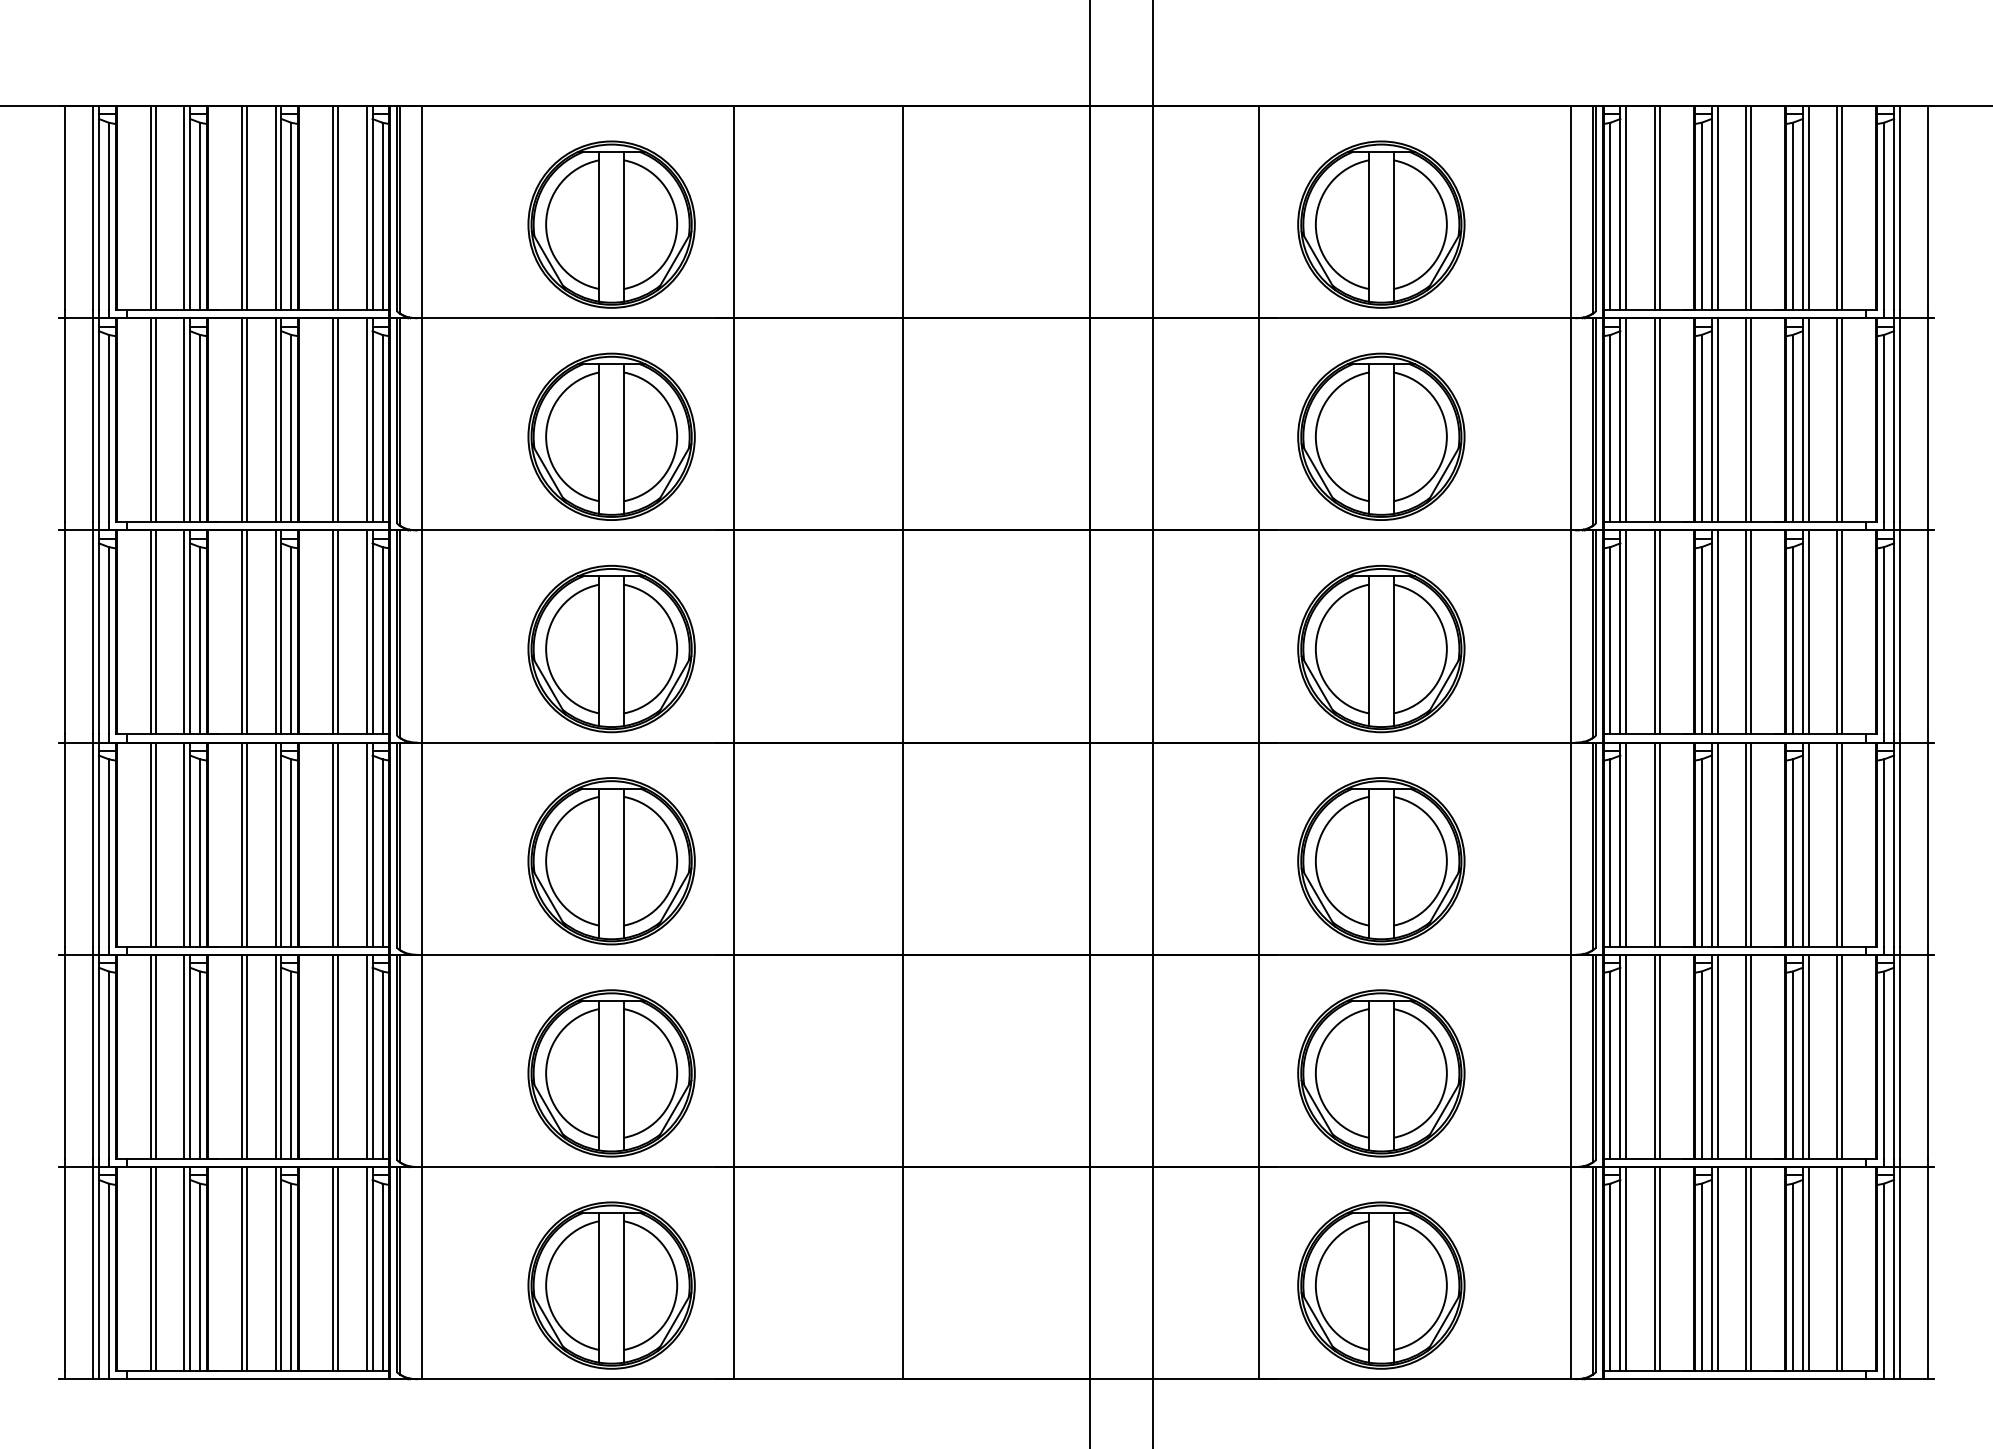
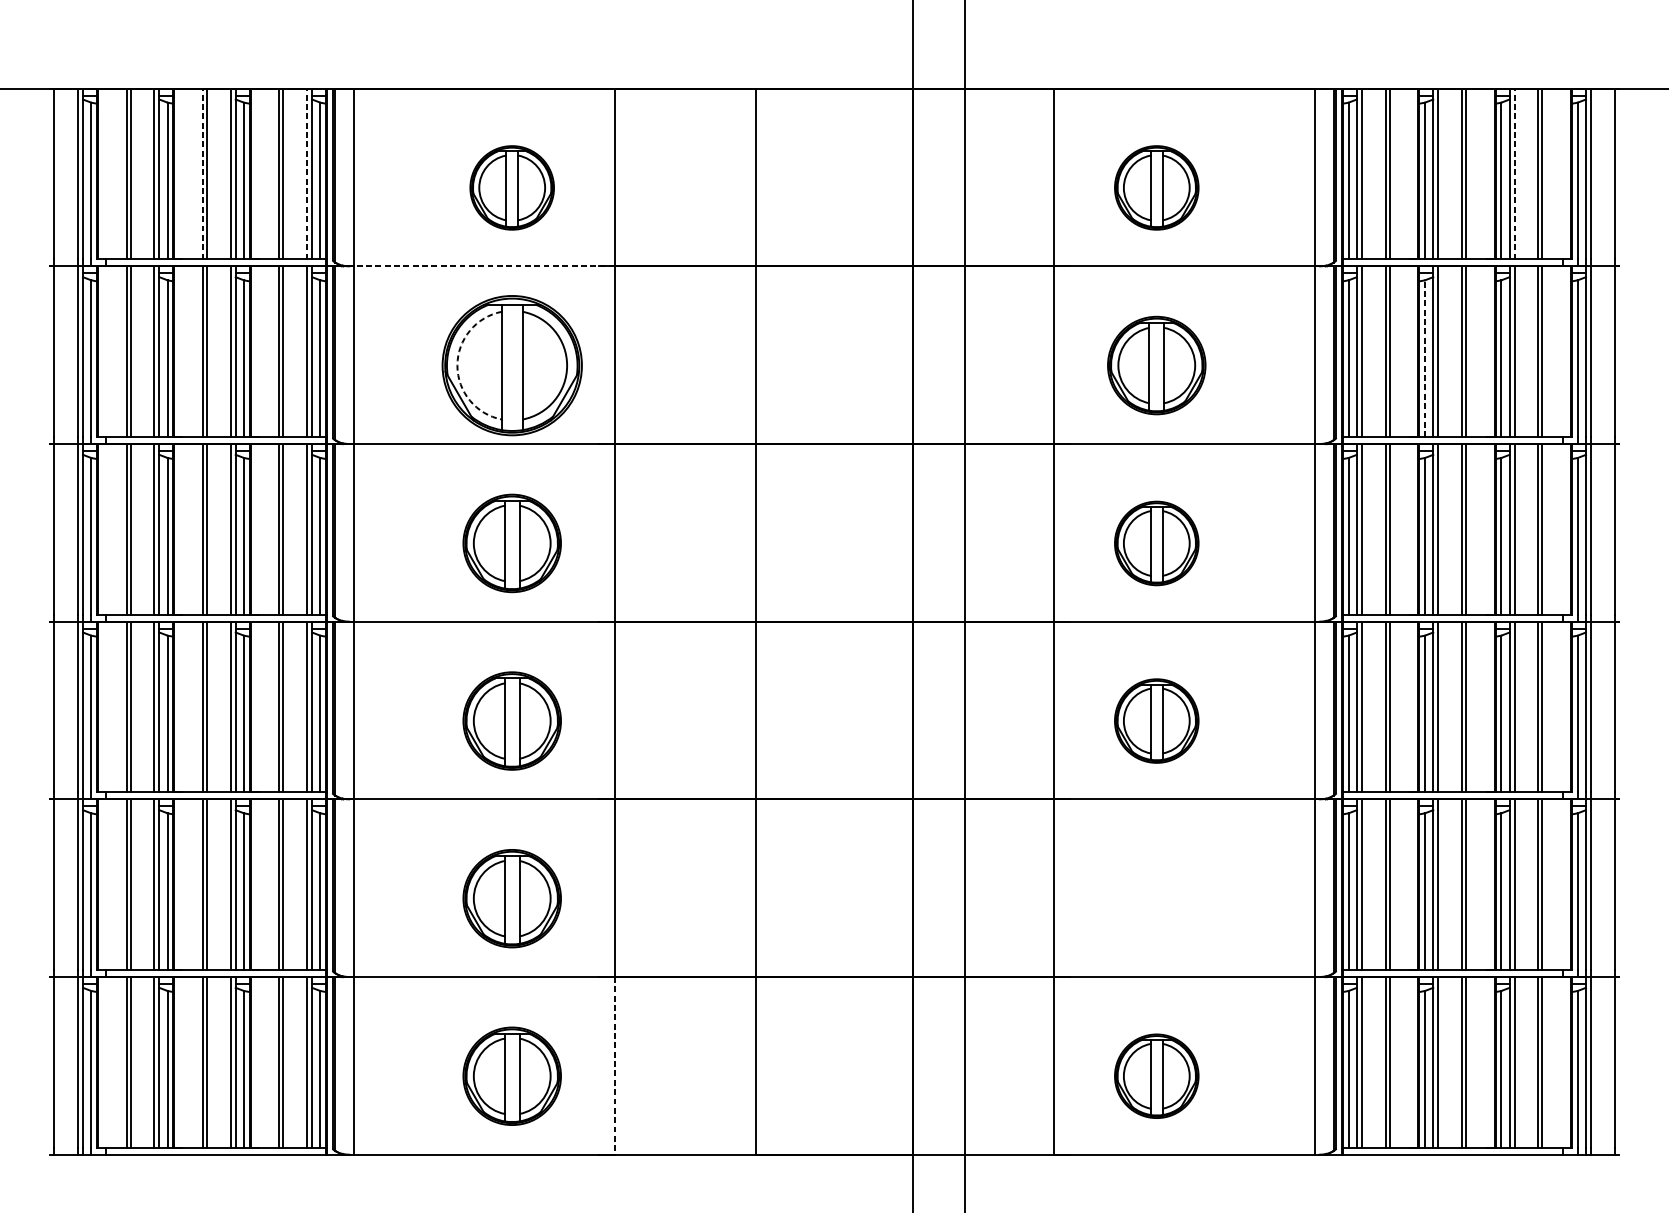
line: (242, 208) -> (203, 174), solid -> dashed
line: (366, 208) -> (307, 174), solid -> dashed
line: (1808, 208) -> (1514, 174), solid -> dashed
part: (611, 224) -> (512, 187), size x0.6
part: (1381, 224) -> (1156, 187), size x0.6
line: (578, 318) -> (484, 266), solid -> dashed
line: (1701, 428) -> (1424, 358), solid -> dashed
arc: (546, 436) -> (457, 365), solid -> dashed
part: (1381, 436) -> (1156, 365), size x0.7
part: (611, 649) -> (512, 543), size x0.7
part: (1381, 649) -> (1156, 543), size x0.6
part: (611, 861) -> (512, 721), size x0.7
part: (1381, 861) -> (1156, 721), size x0.6
part: (611, 1073) -> (512, 898), size x0.7
part: (1381, 1073) -> (1156, 898), removed
line: (734, 1273) -> (615, 1066), solid -> dashed
part: (611, 1285) -> (512, 1076), size x0.7
part: (1381, 1285) -> (1156, 1076), size x0.6

